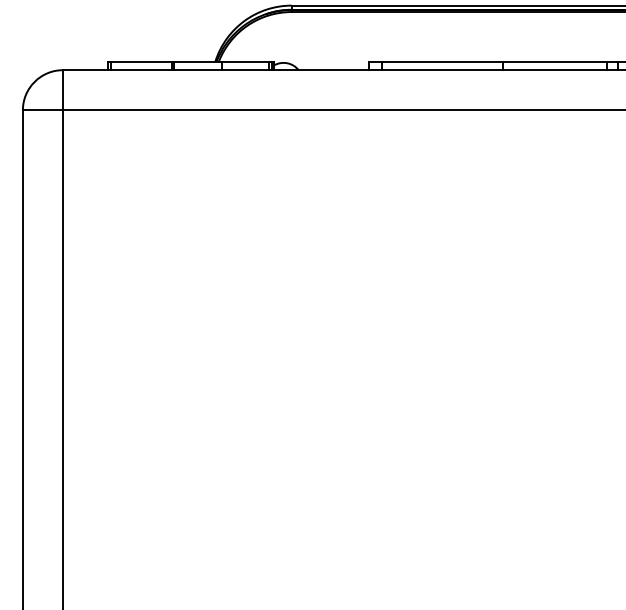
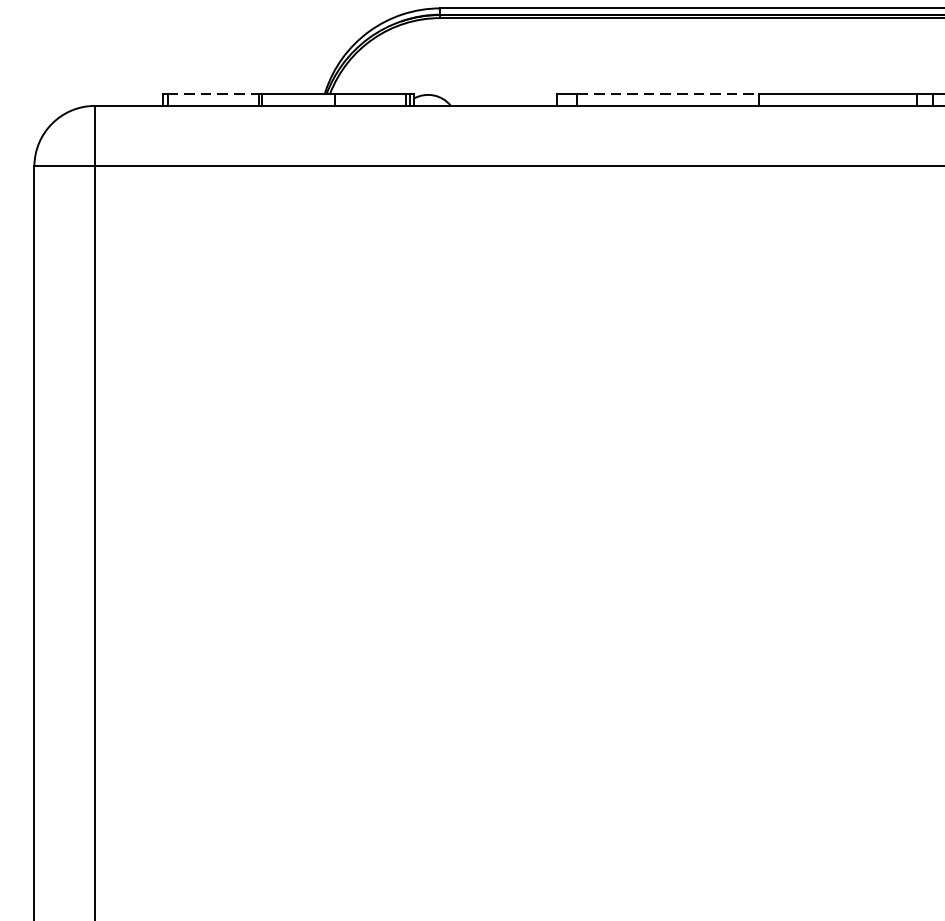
line: (141, 62) -> (213, 94), solid -> dashed
line: (443, 62) -> (669, 94), solid -> dashed

